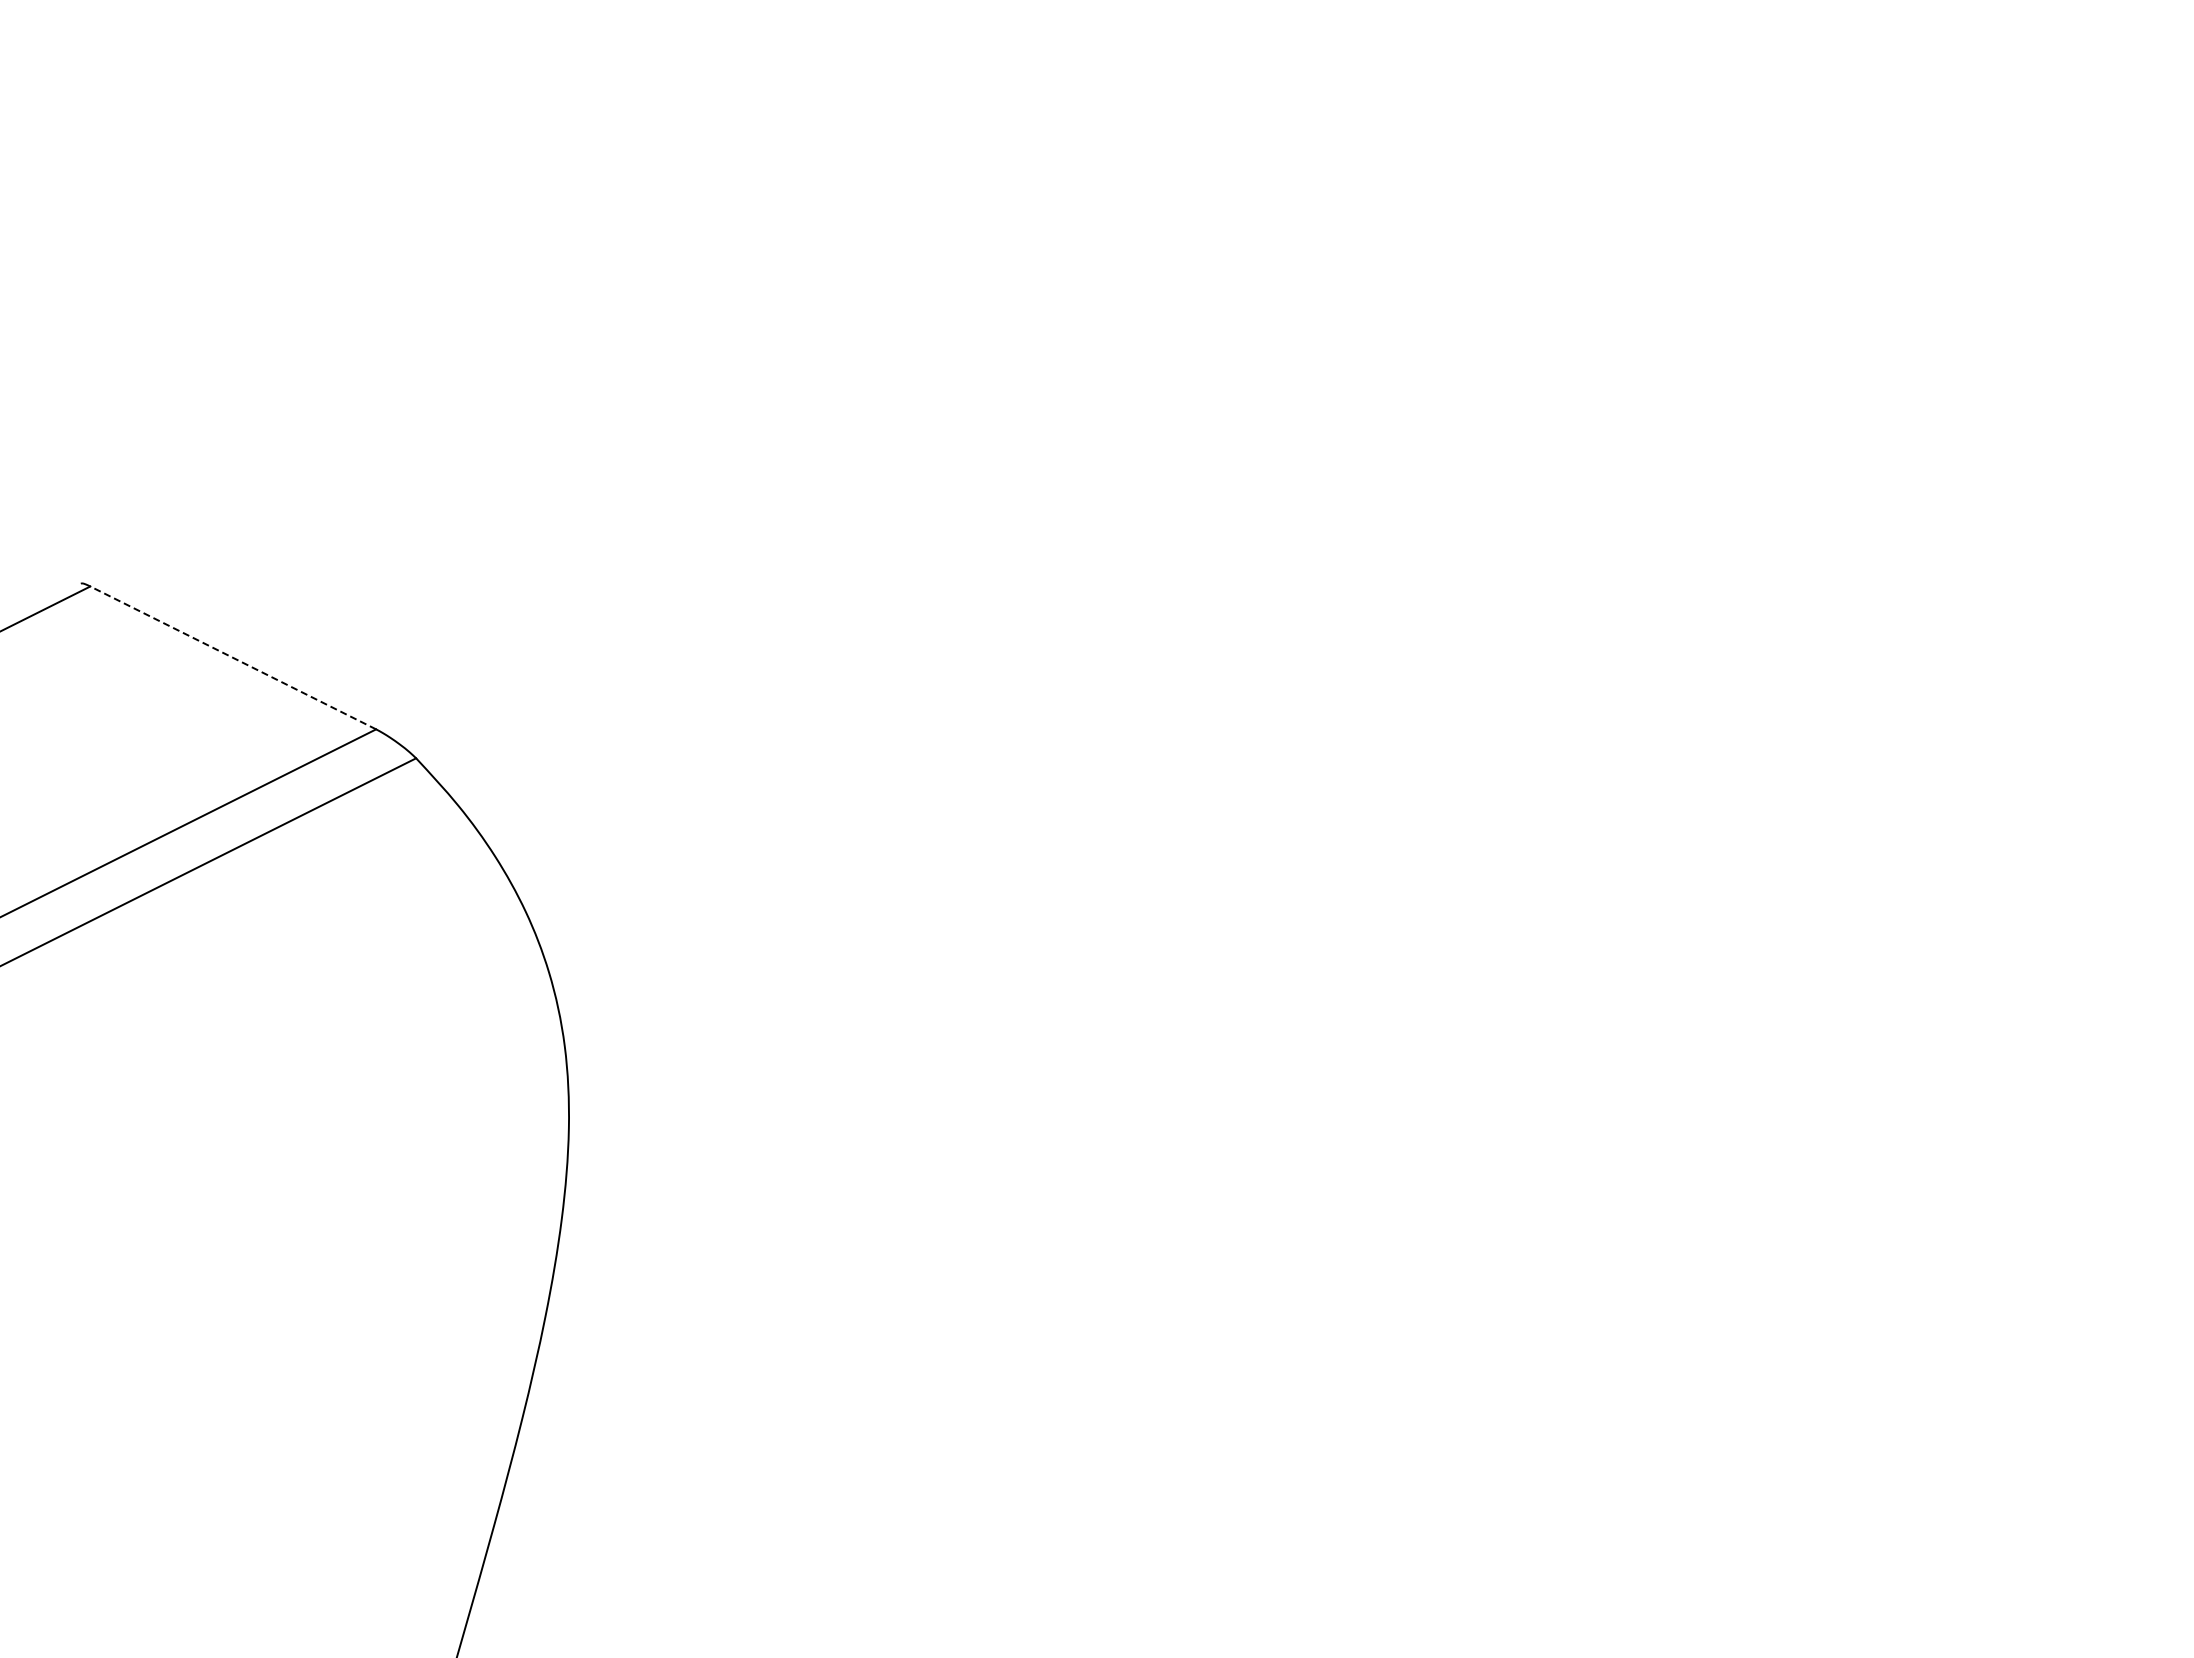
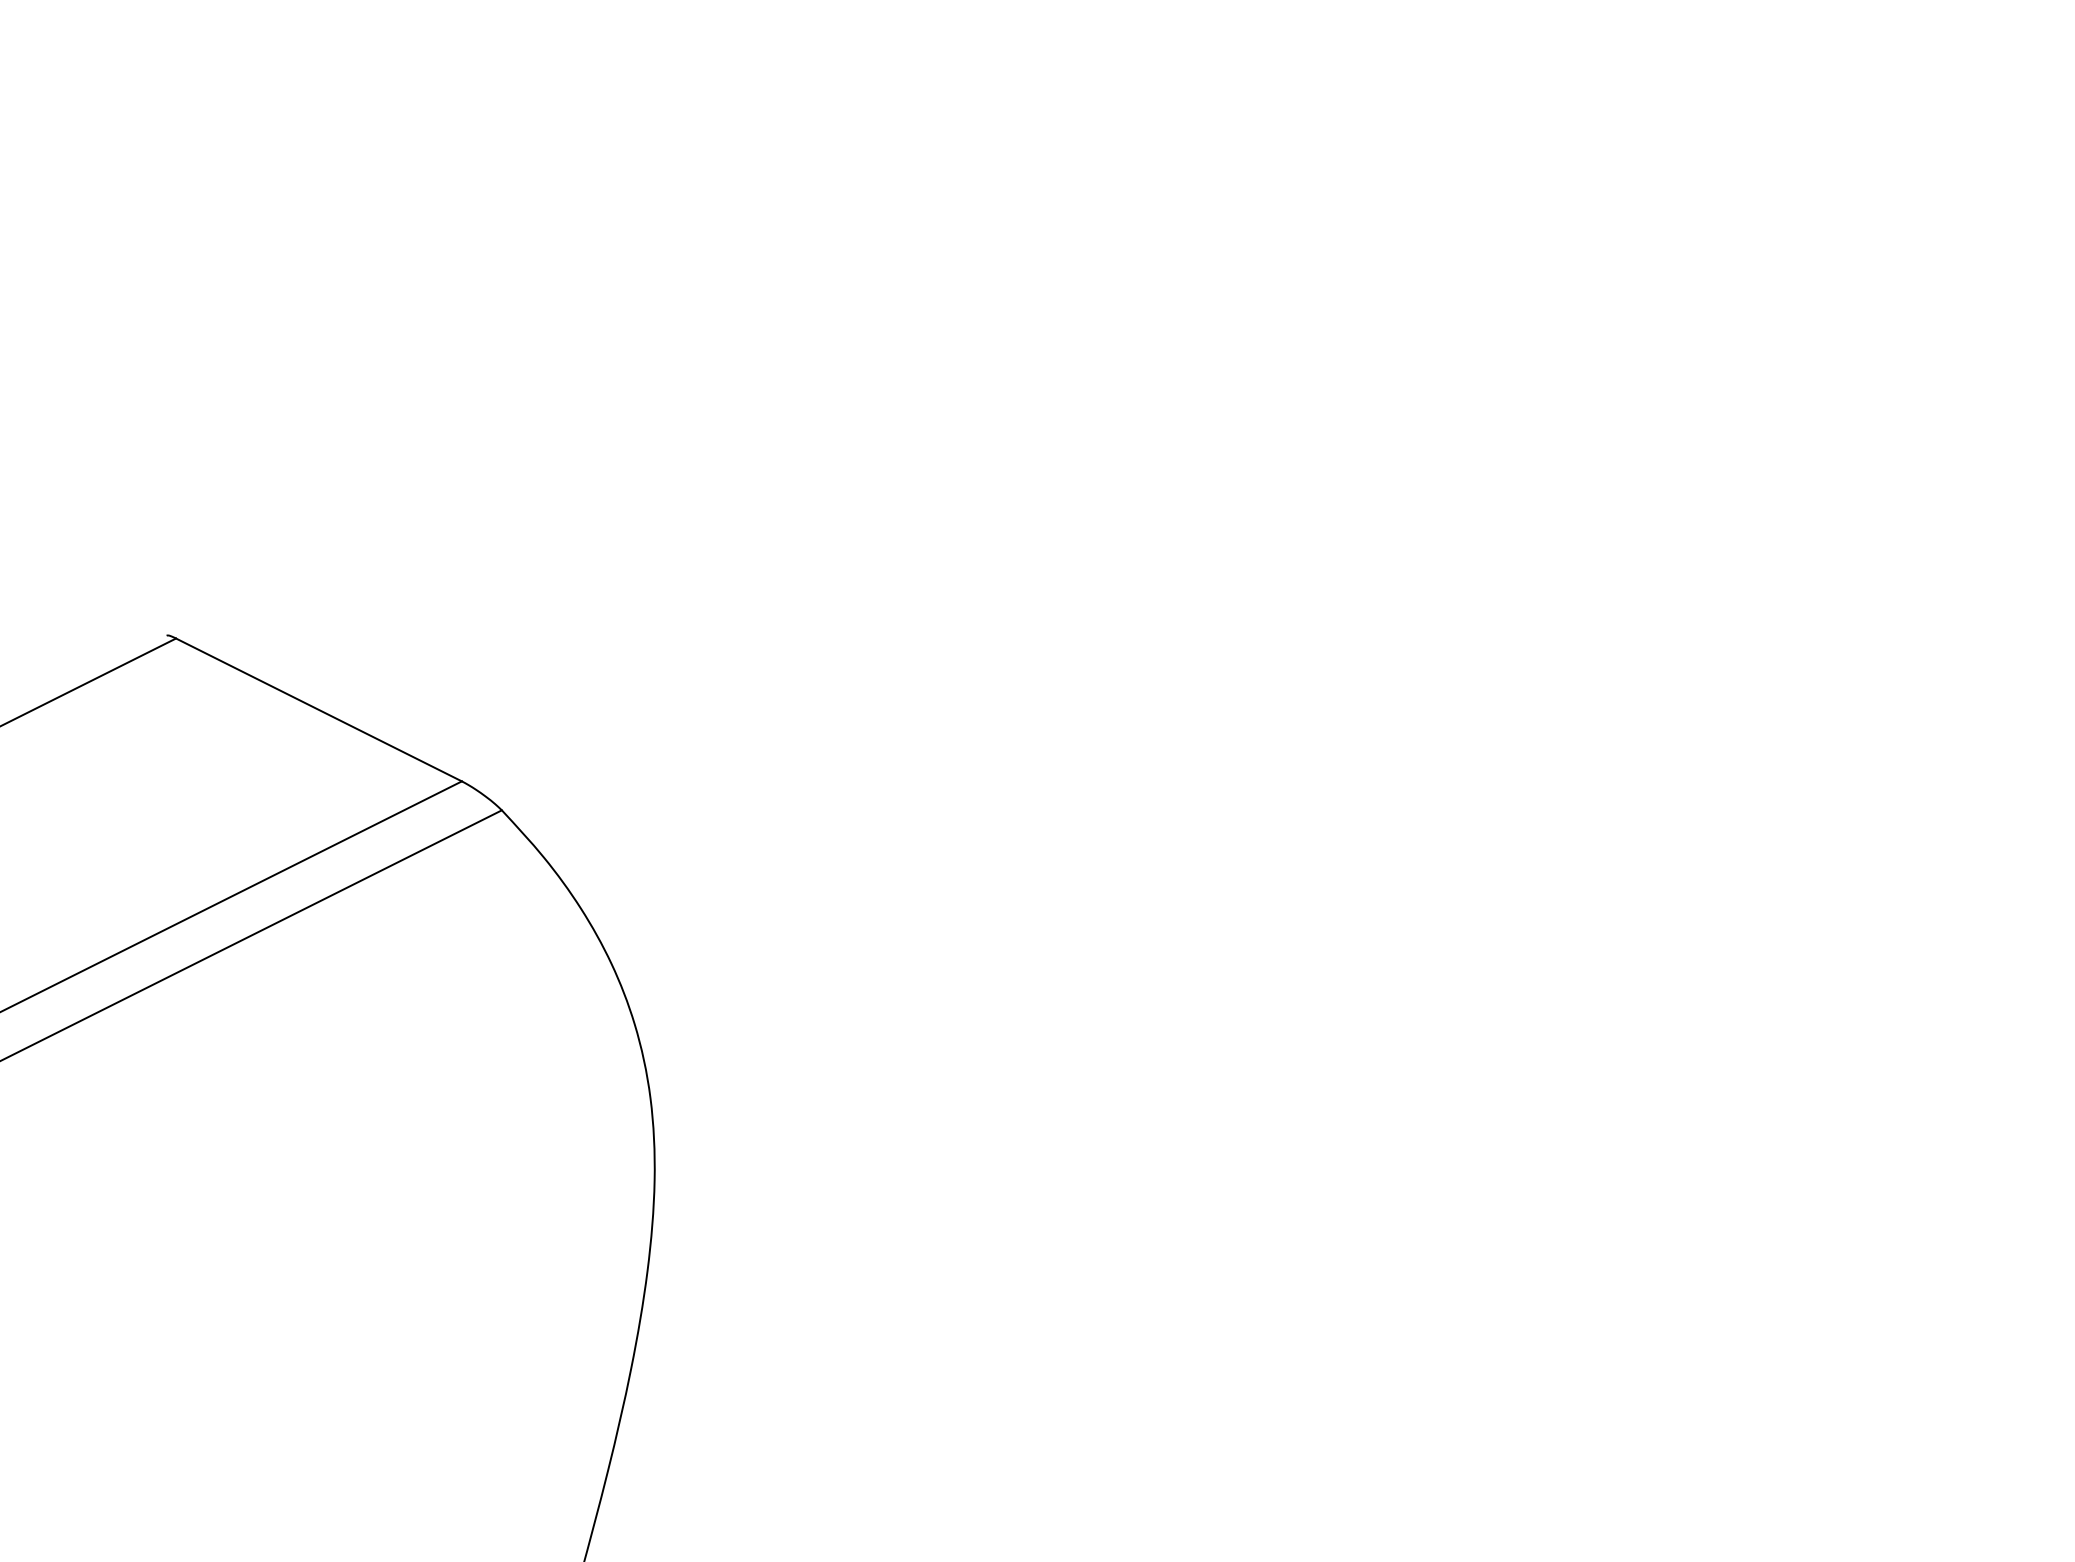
line: (233, 657) -> (319, 709), dashed -> solid

